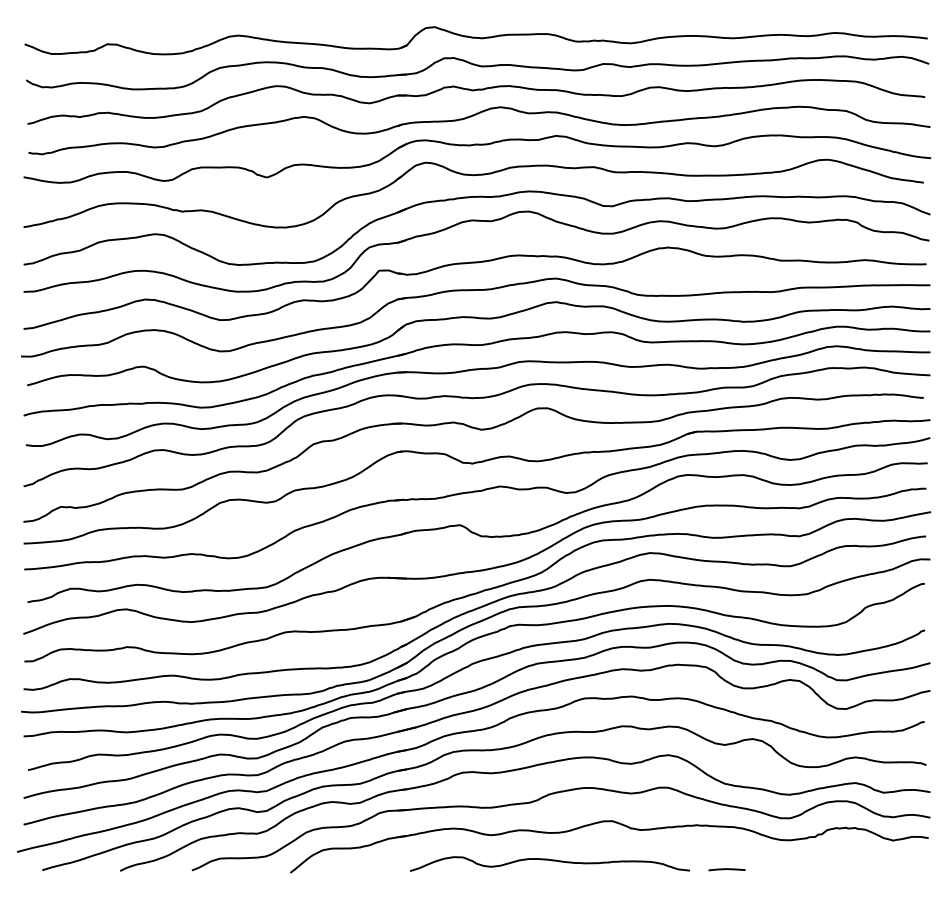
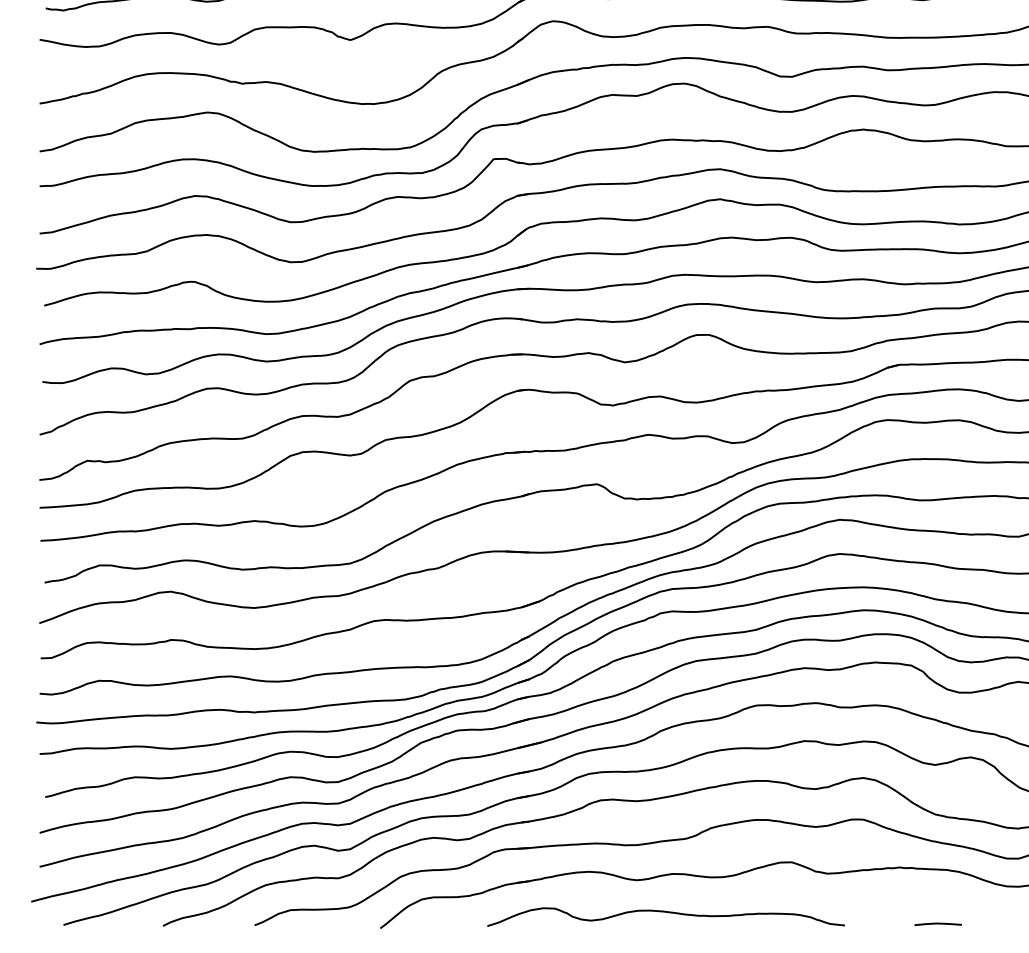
curve: (551, 861) -> (667, 913), moved

